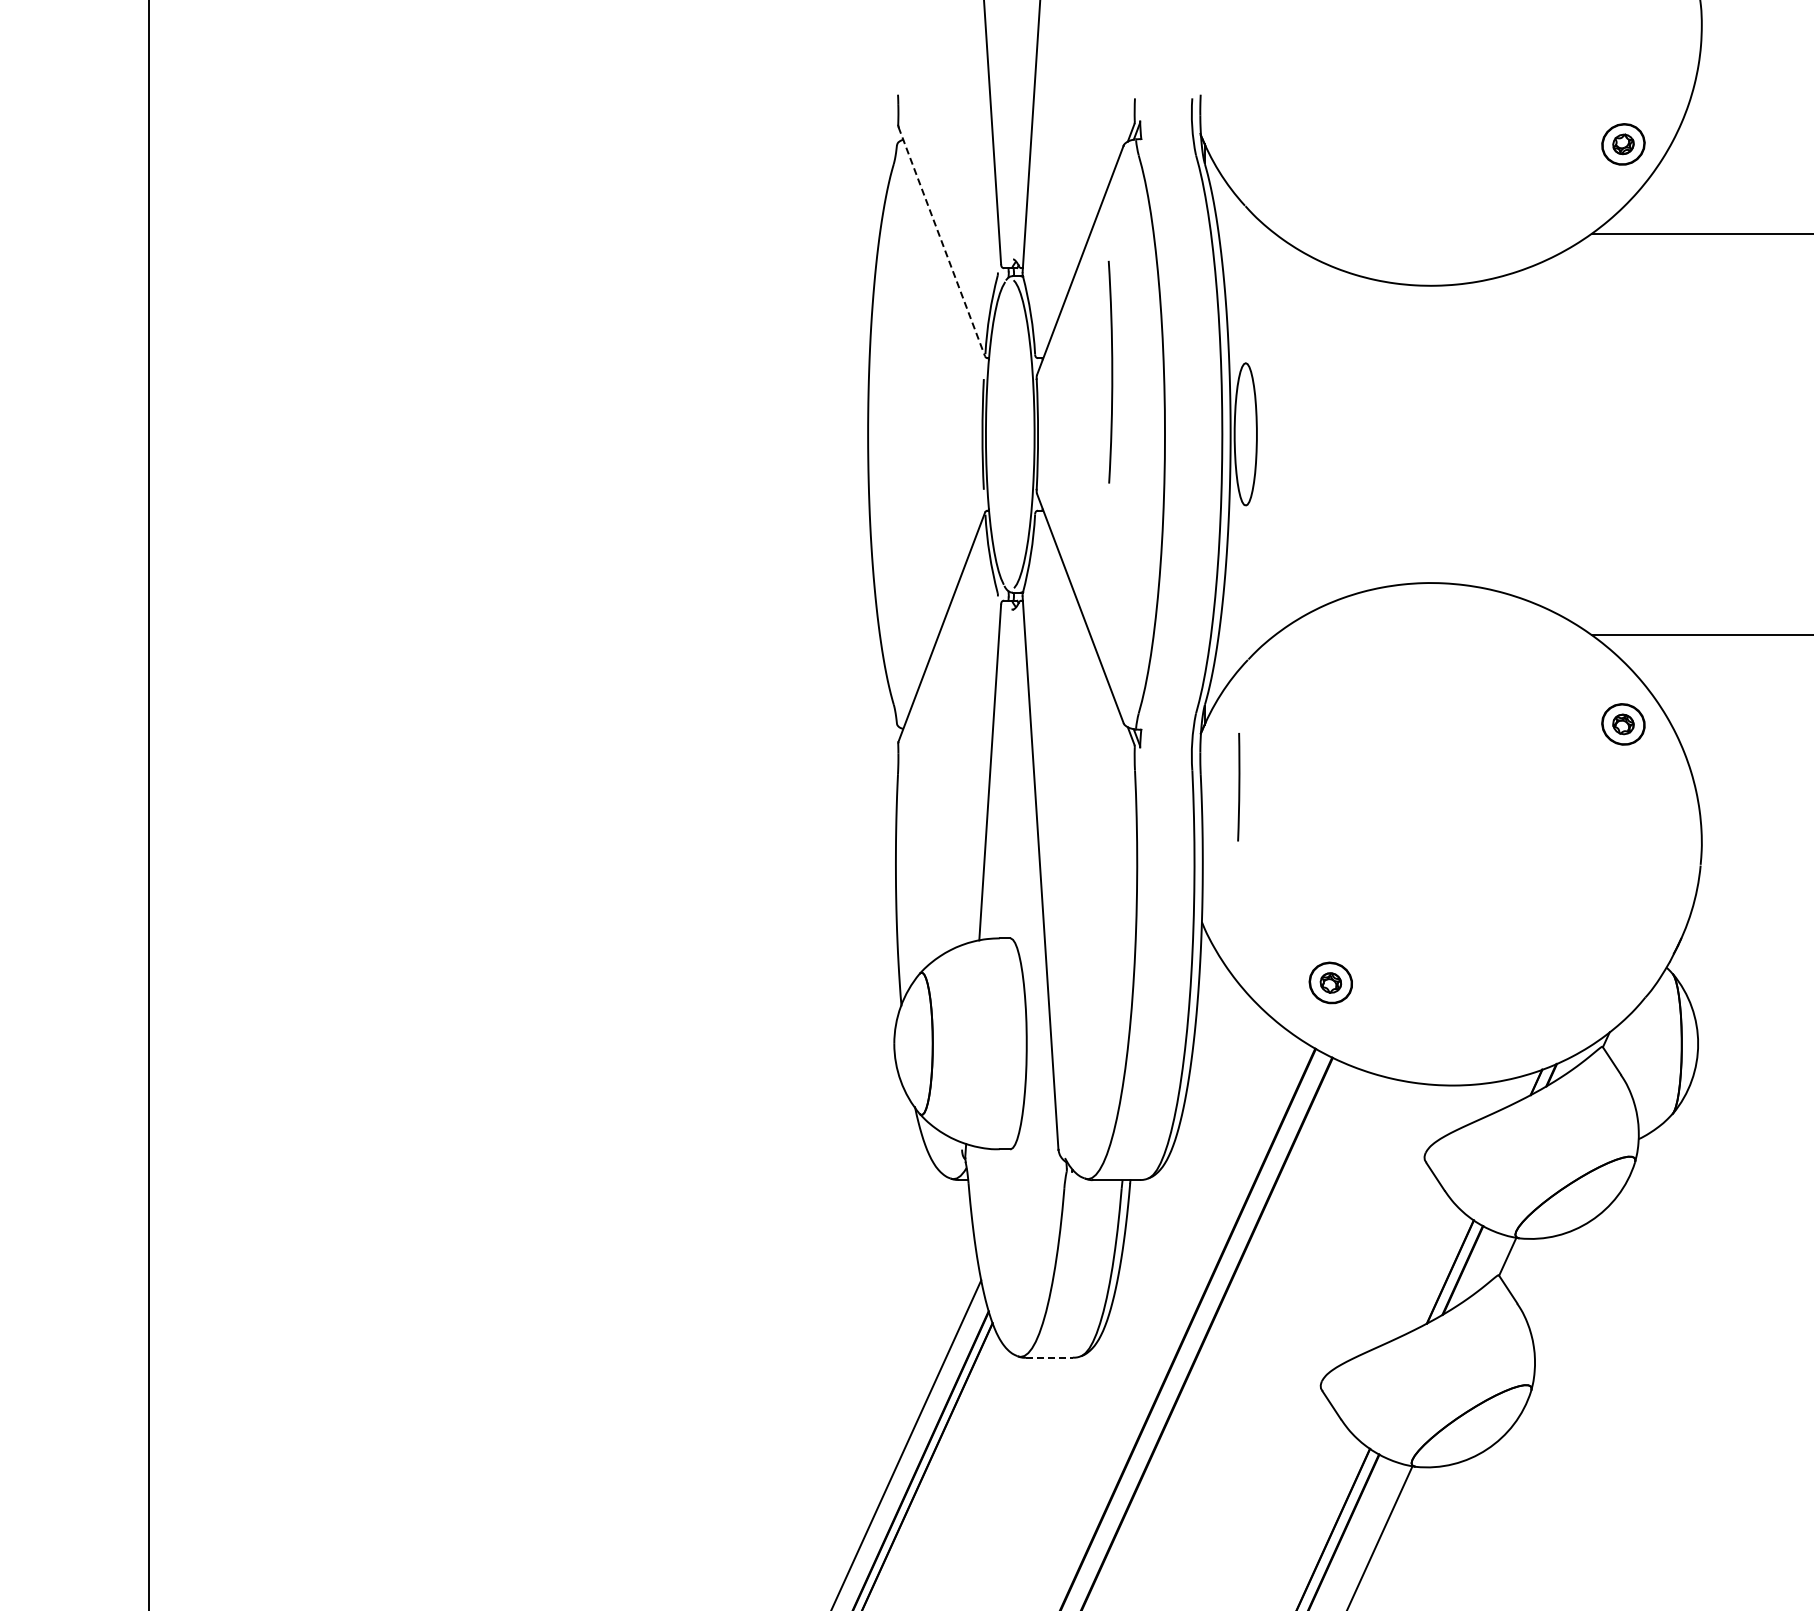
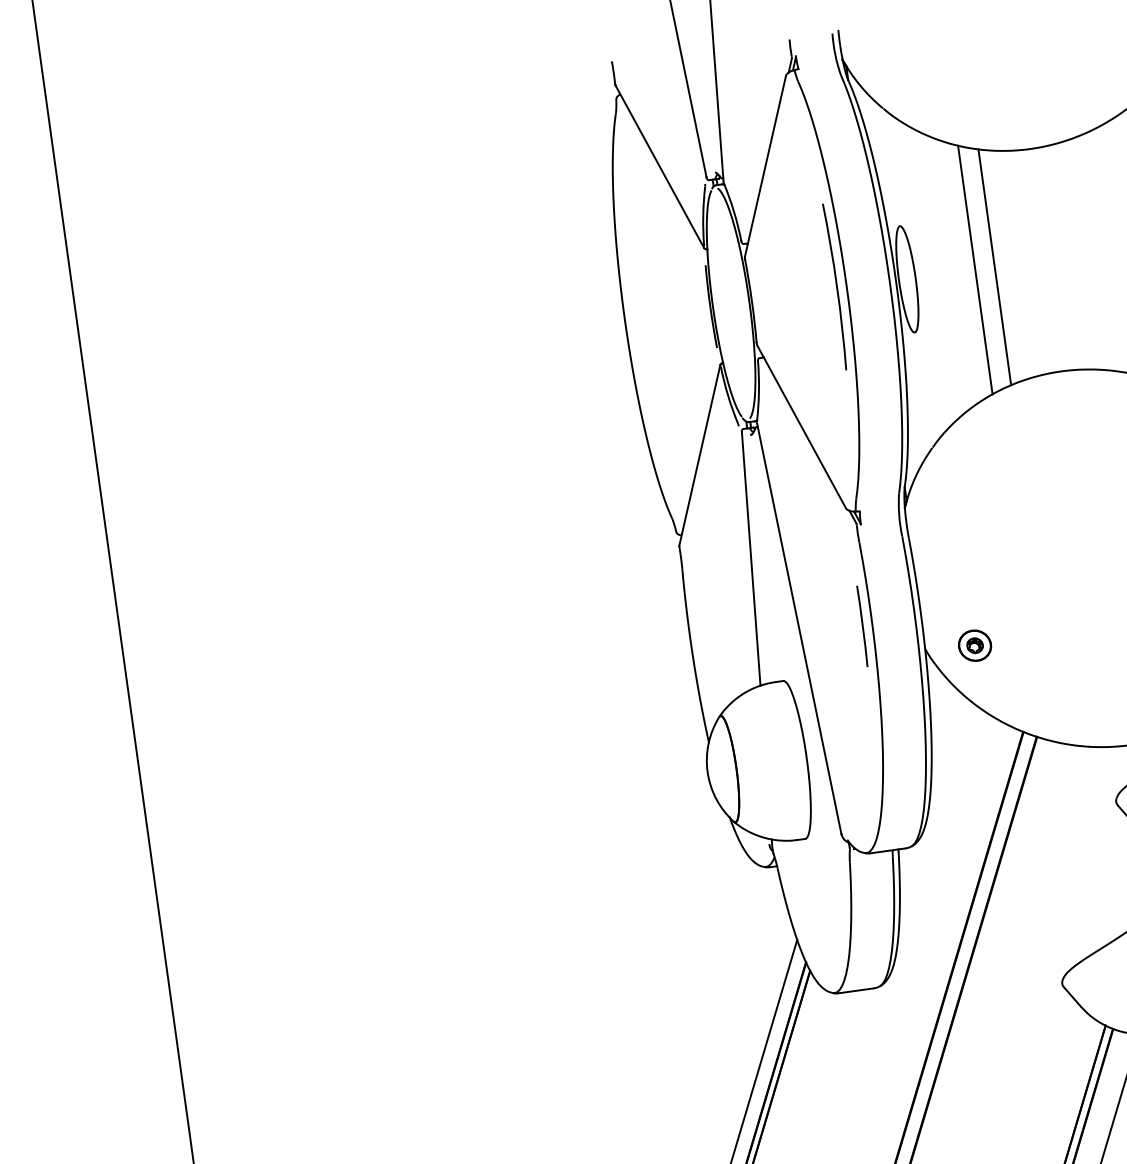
line: (941, 242) -> (659, 167), dashed -> solid
arc: (1111, 371) -> (836, 286), moved
line: (1336, 434) -> (975, 270), added
line: (1362, 434) -> (994, 267), added
line: (1238, 787) -> (862, 626), moved
part: (1330, 982) -> (974, 645), moved
line: (1049, 1357) -> (856, 990), dashed -> solid

